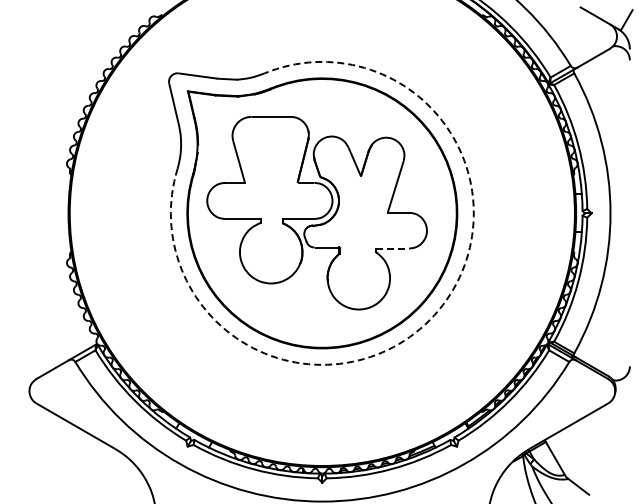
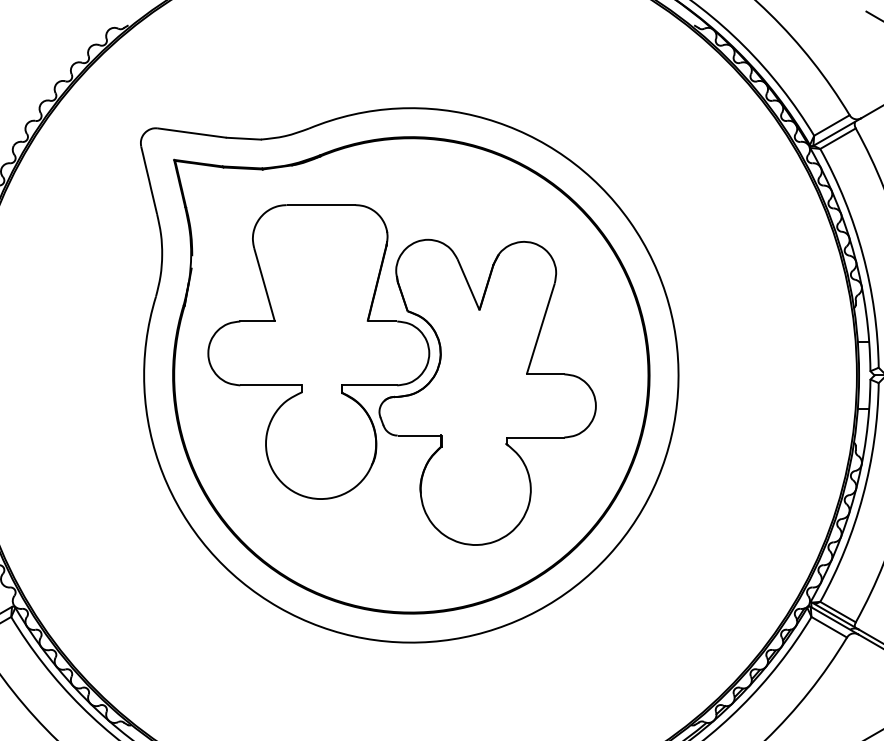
line: (393, 248) -> (536, 437), dashed -> solid
arc: (434, 315) -> (609, 555), dashed -> solid

